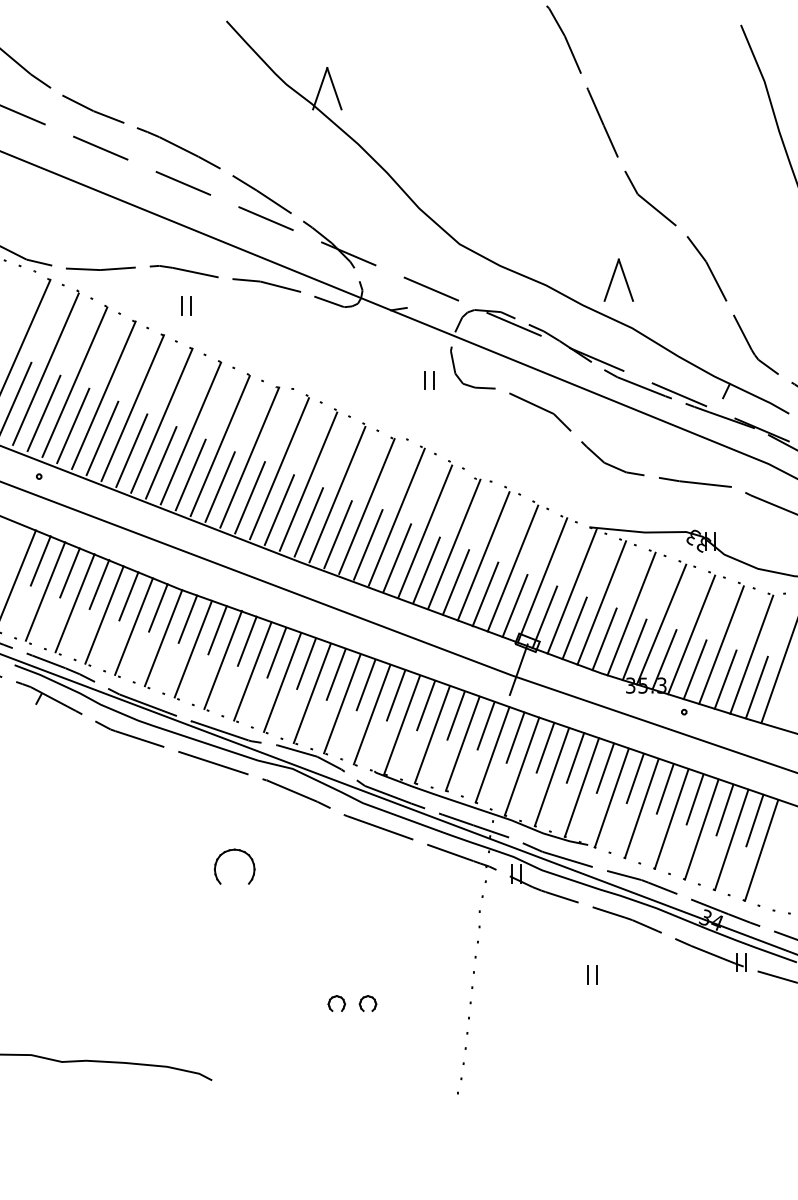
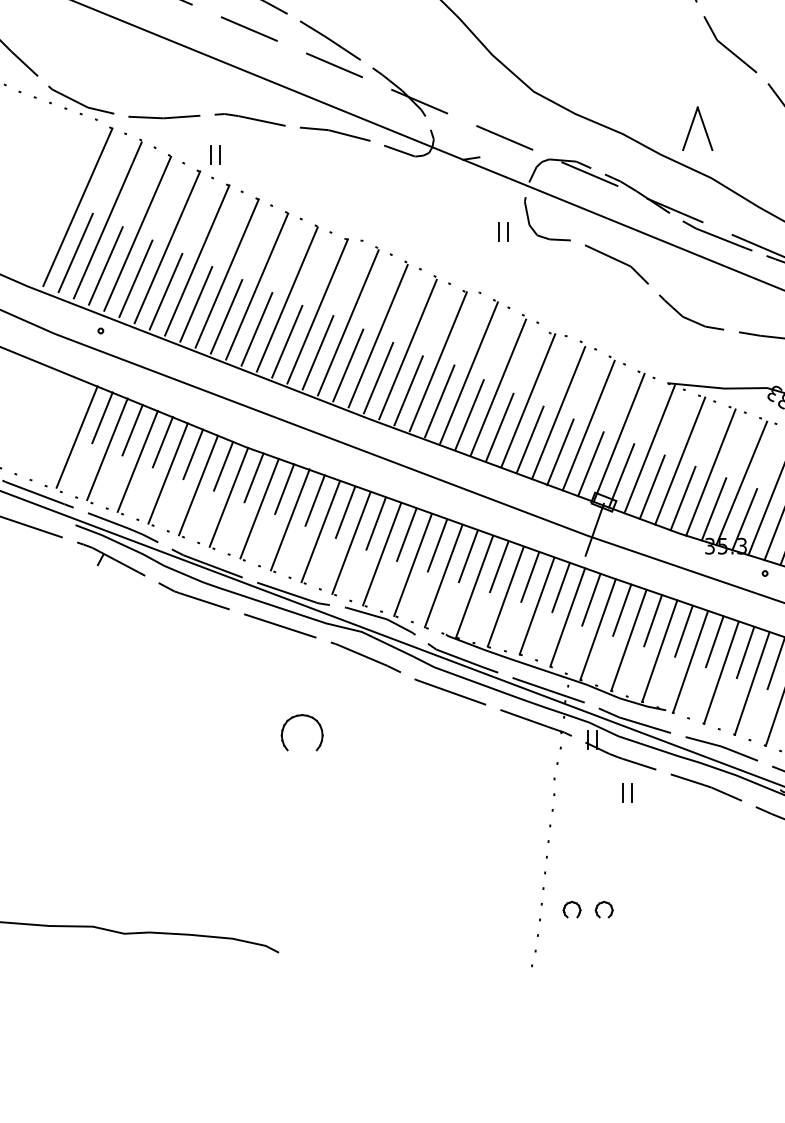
part: (186, 305) -> (215, 154), moved
part: (592, 974) -> (627, 792), moved
part: (346, 1004) -> (582, 910), moved

